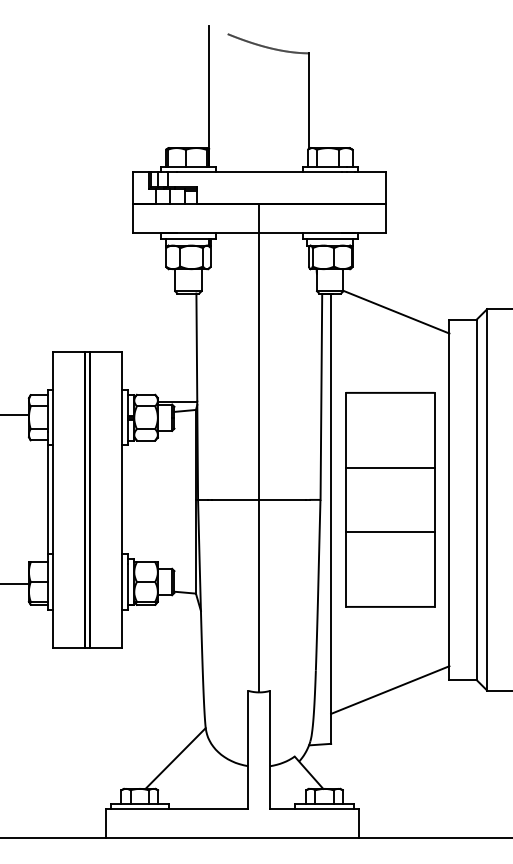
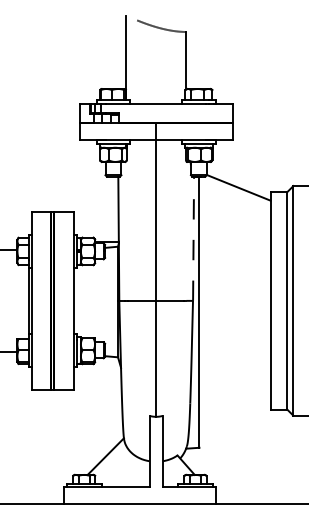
line: (321, 396) -> (193, 238), solid -> dashed
part: (389, 499) -> (234, 300), removed
line: (389, 690) -> (234, 415), removed

